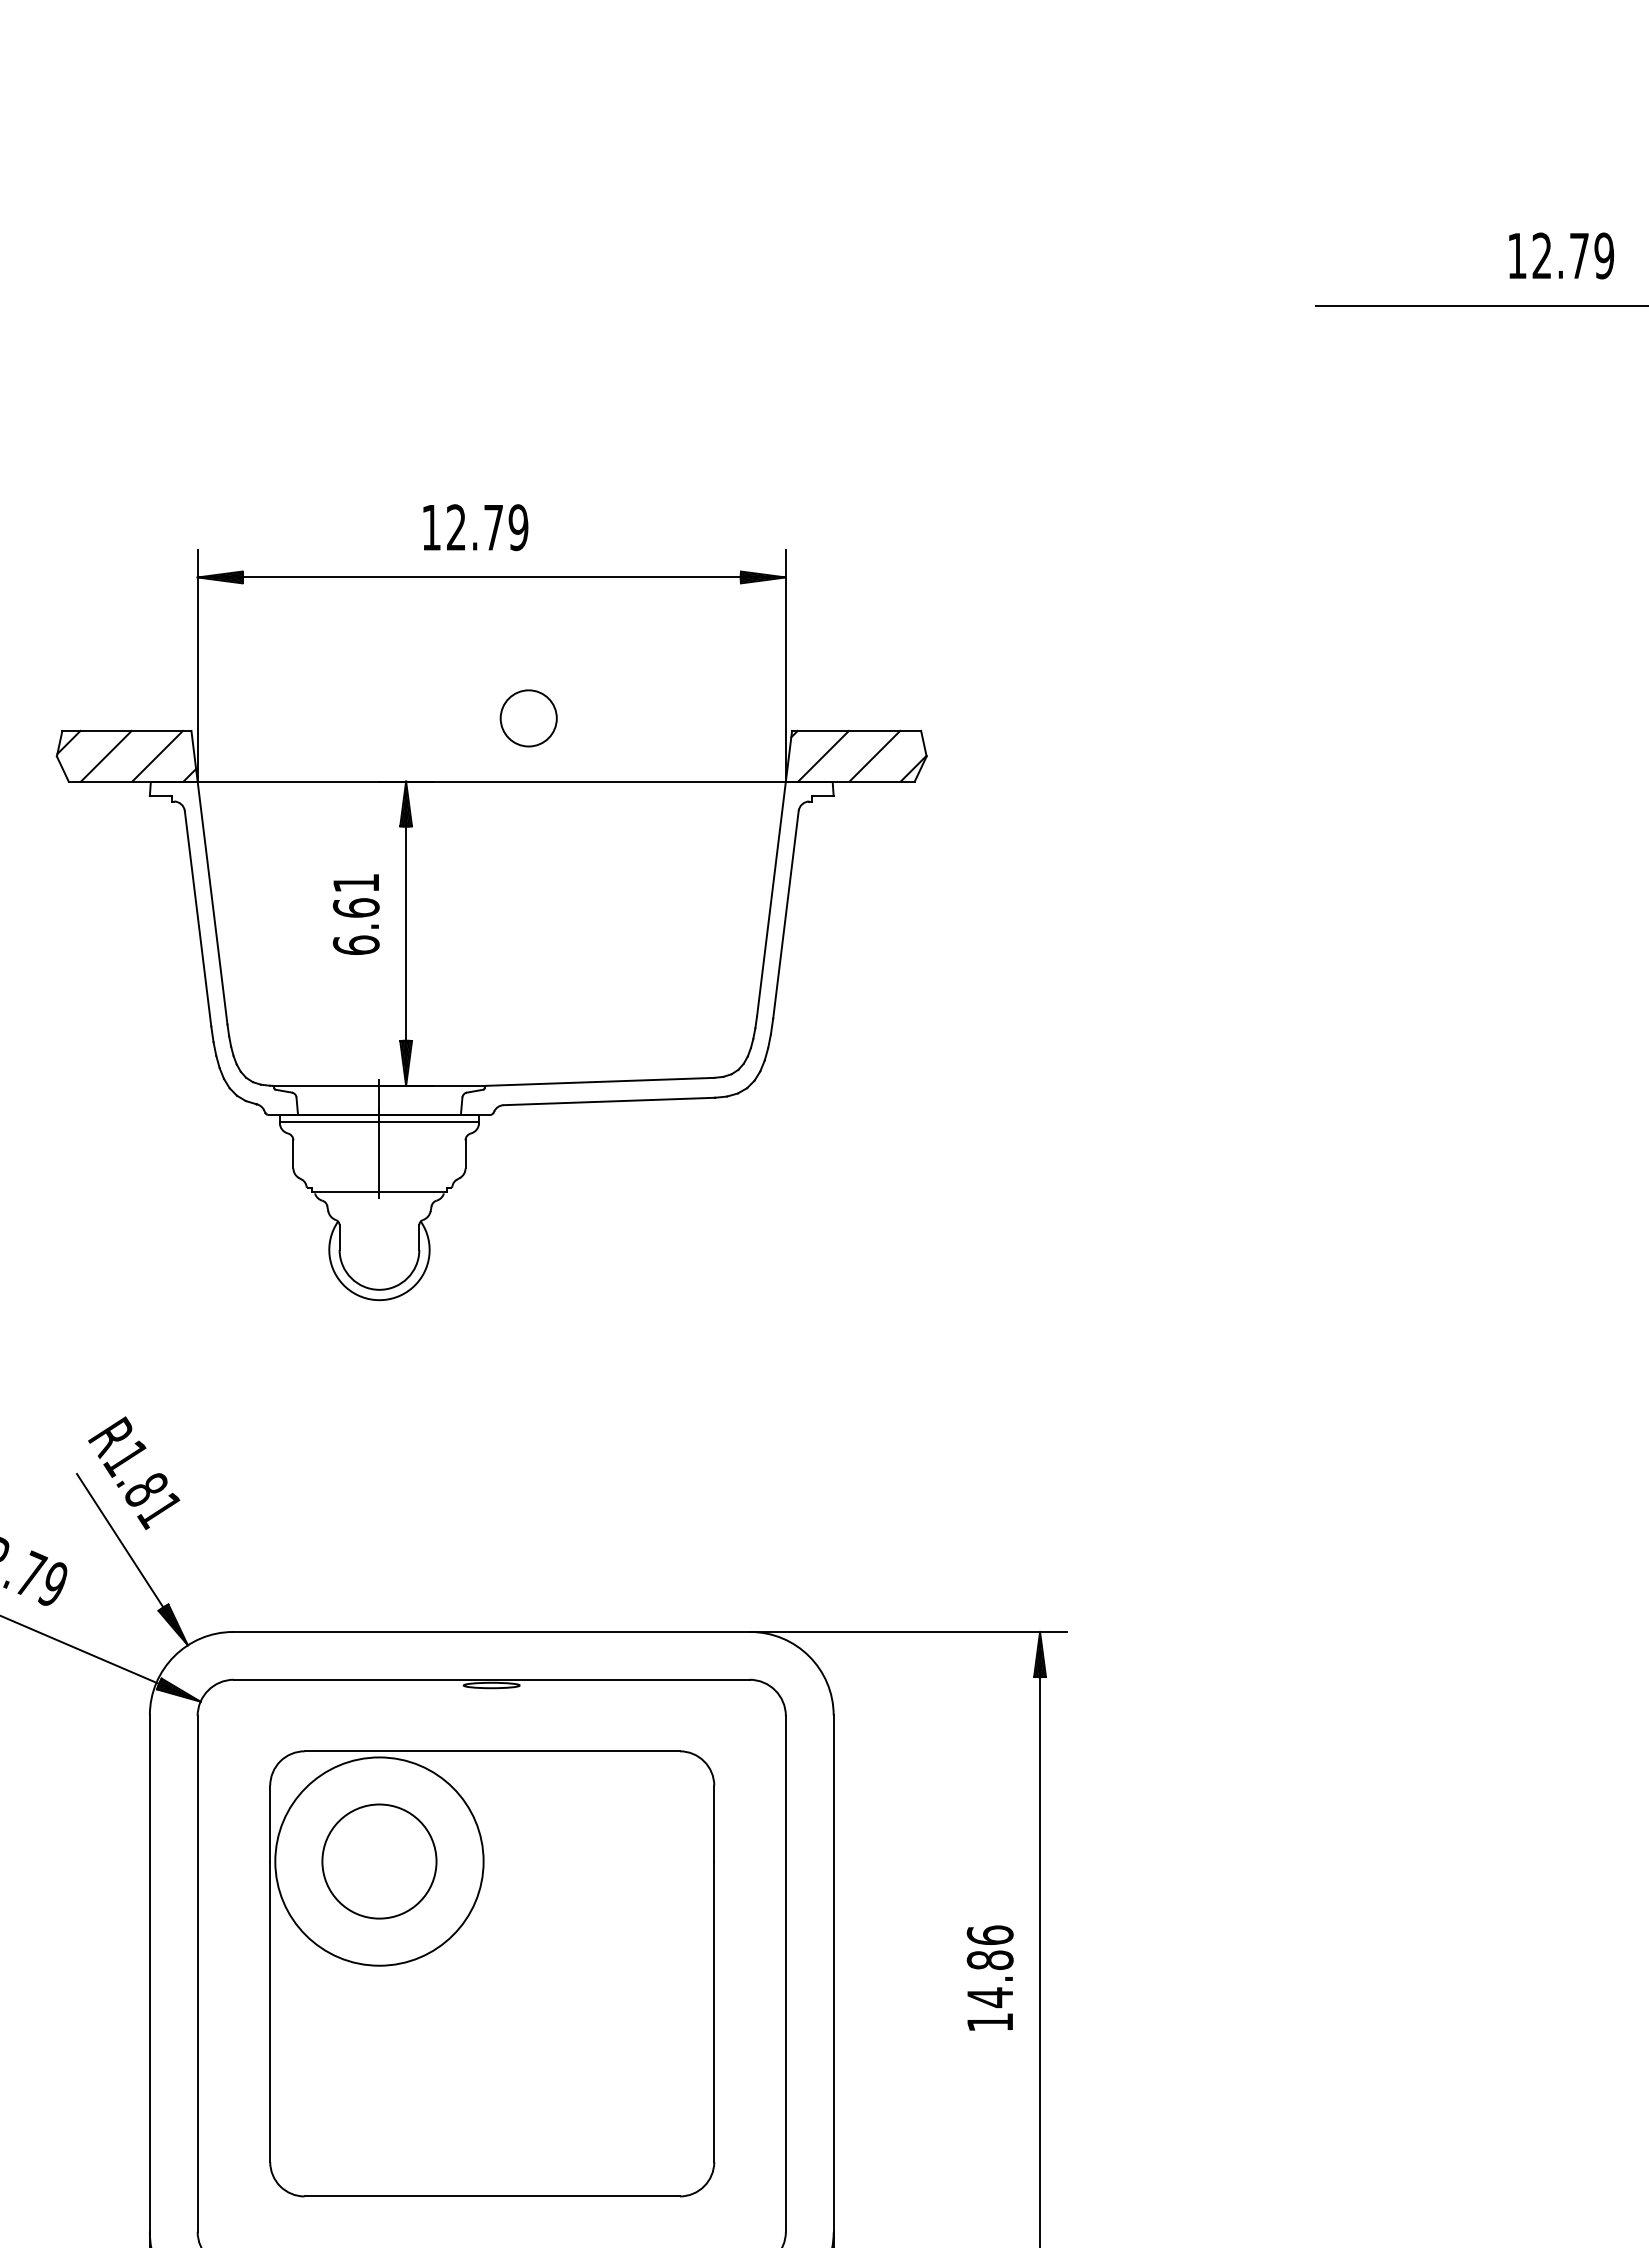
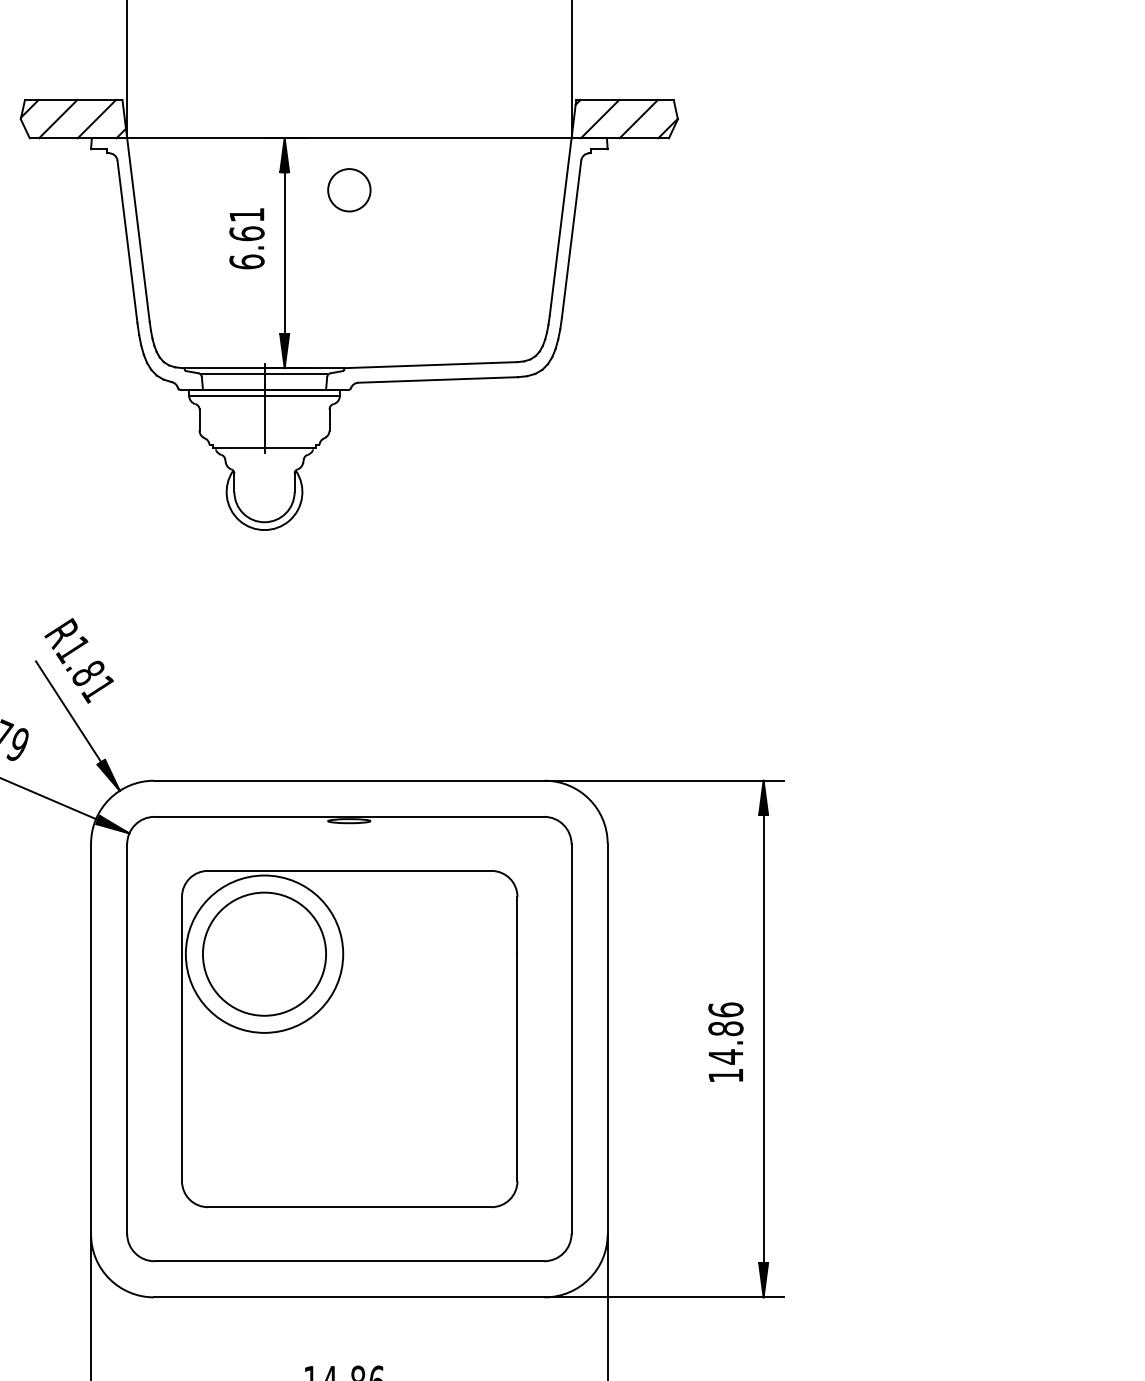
circle: (528, 718) -> (349, 190), moved
line: (379, 1093) -> (264, 373), added
circle: (379, 1861) -> (264, 954), size x1.43

